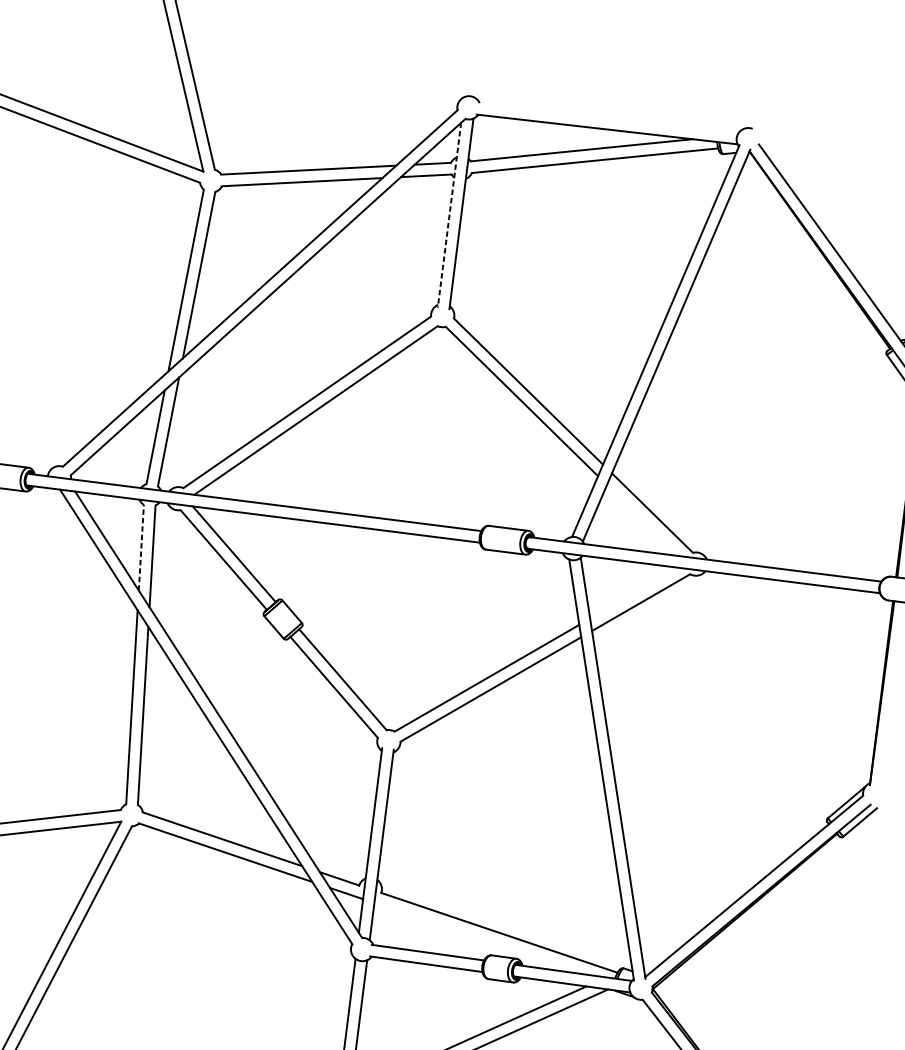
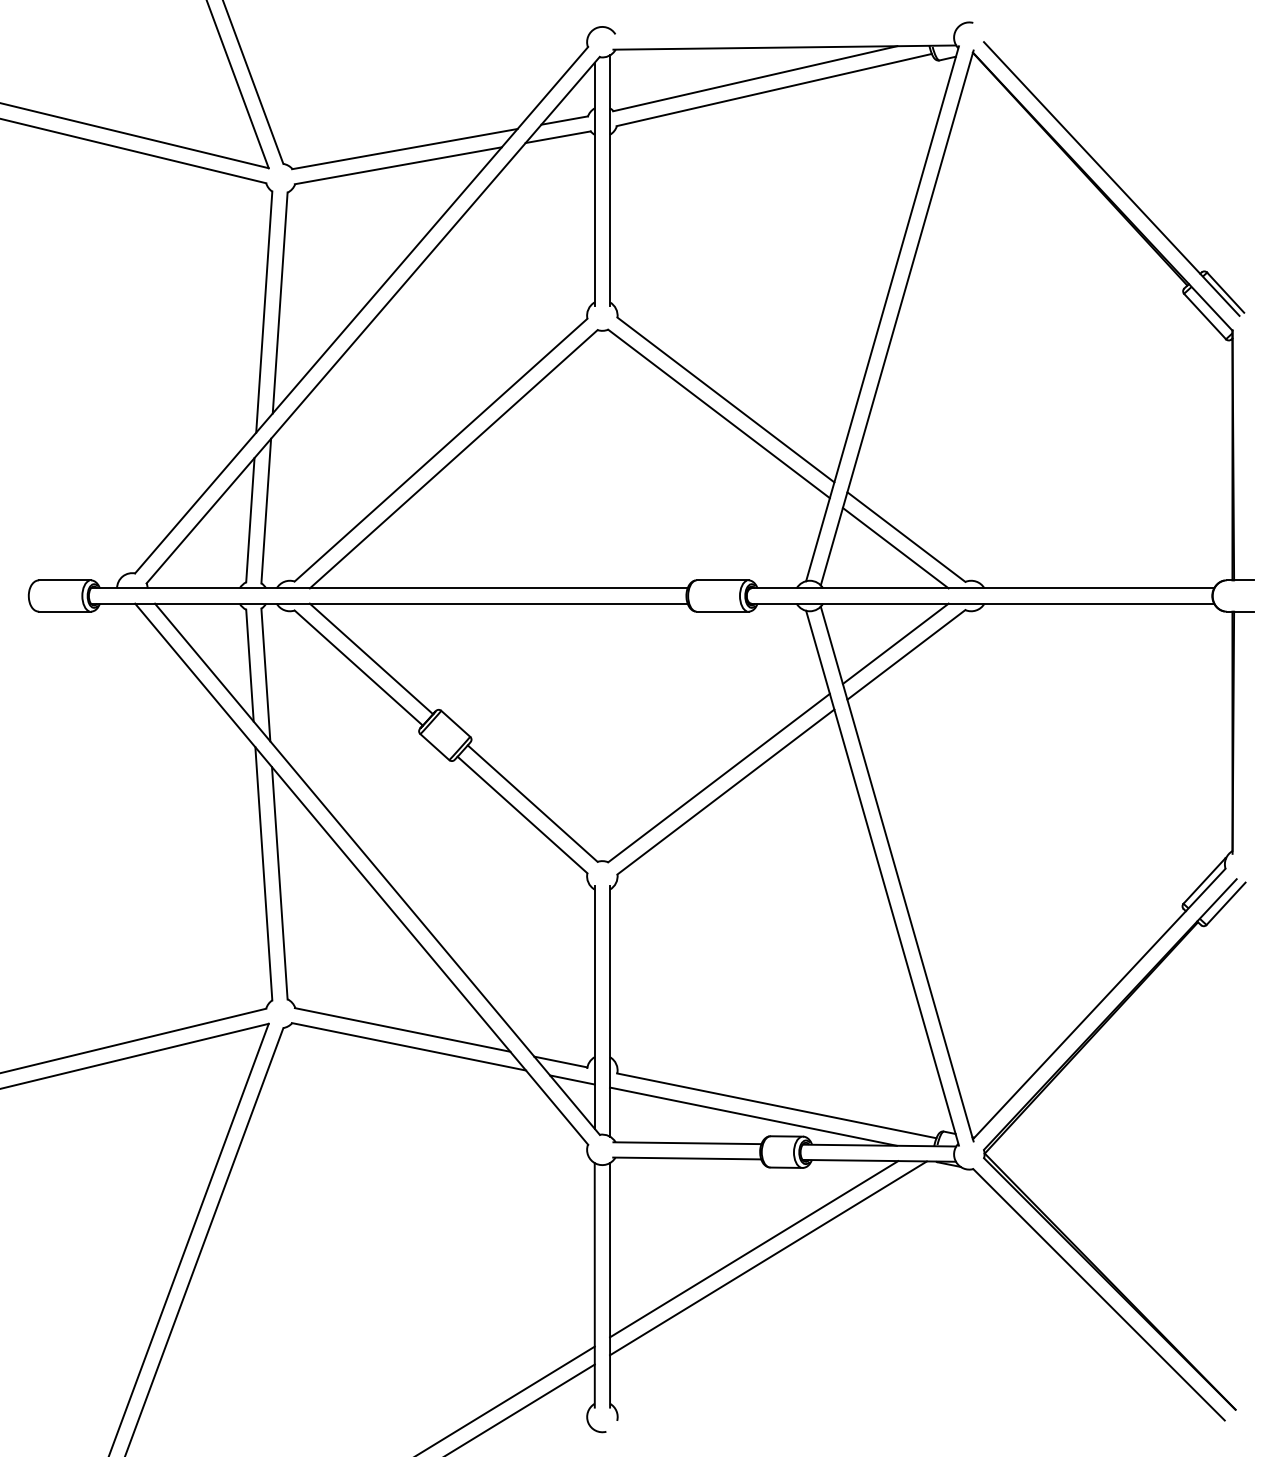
line: (449, 215) -> (594, 184), dashed -> solid
line: (643, 520) -> (895, 548), added
line: (141, 547) -> (249, 665), dashed -> solid
line: (634, 592) -> (895, 643), added
line: (479, 938) -> (752, 1116), added

